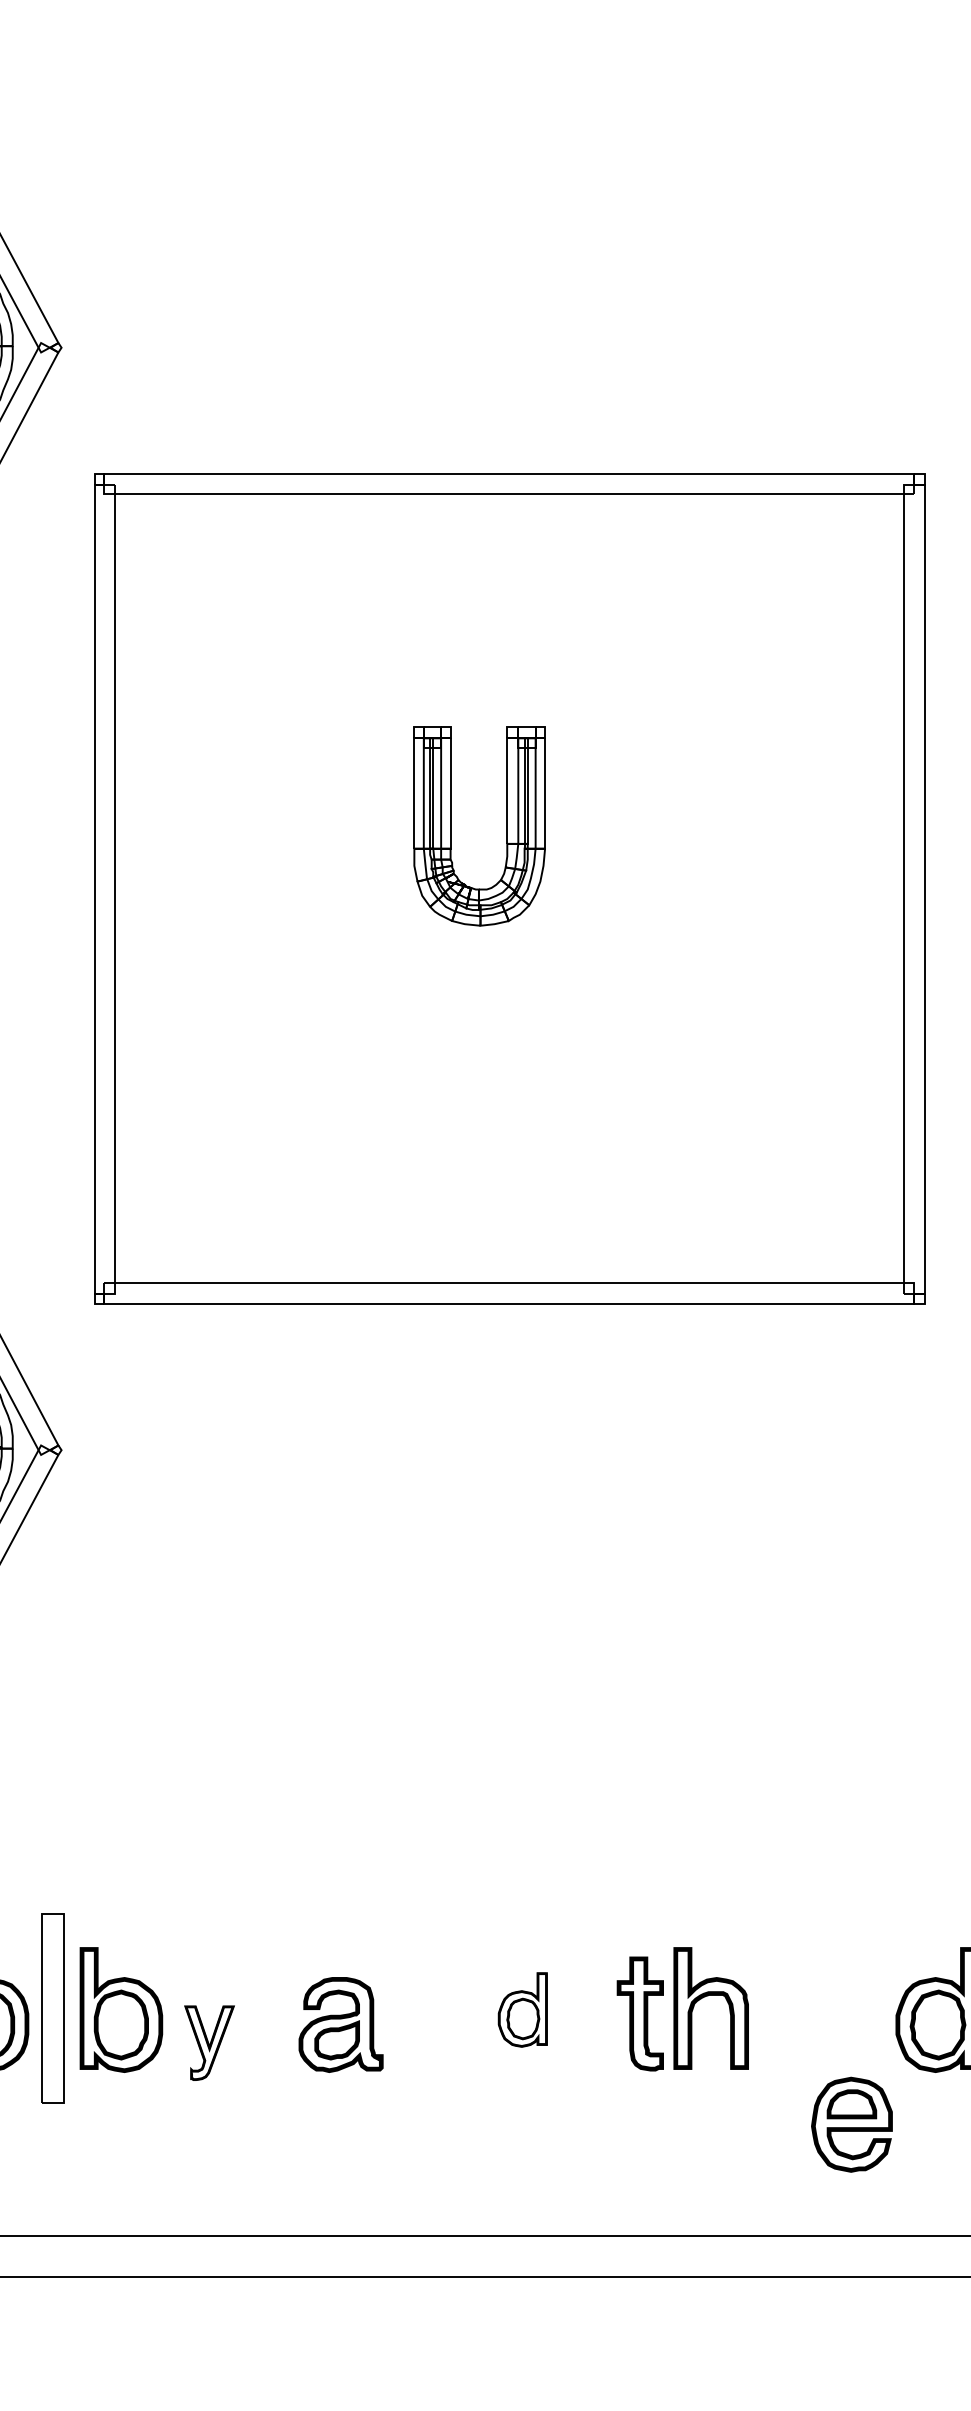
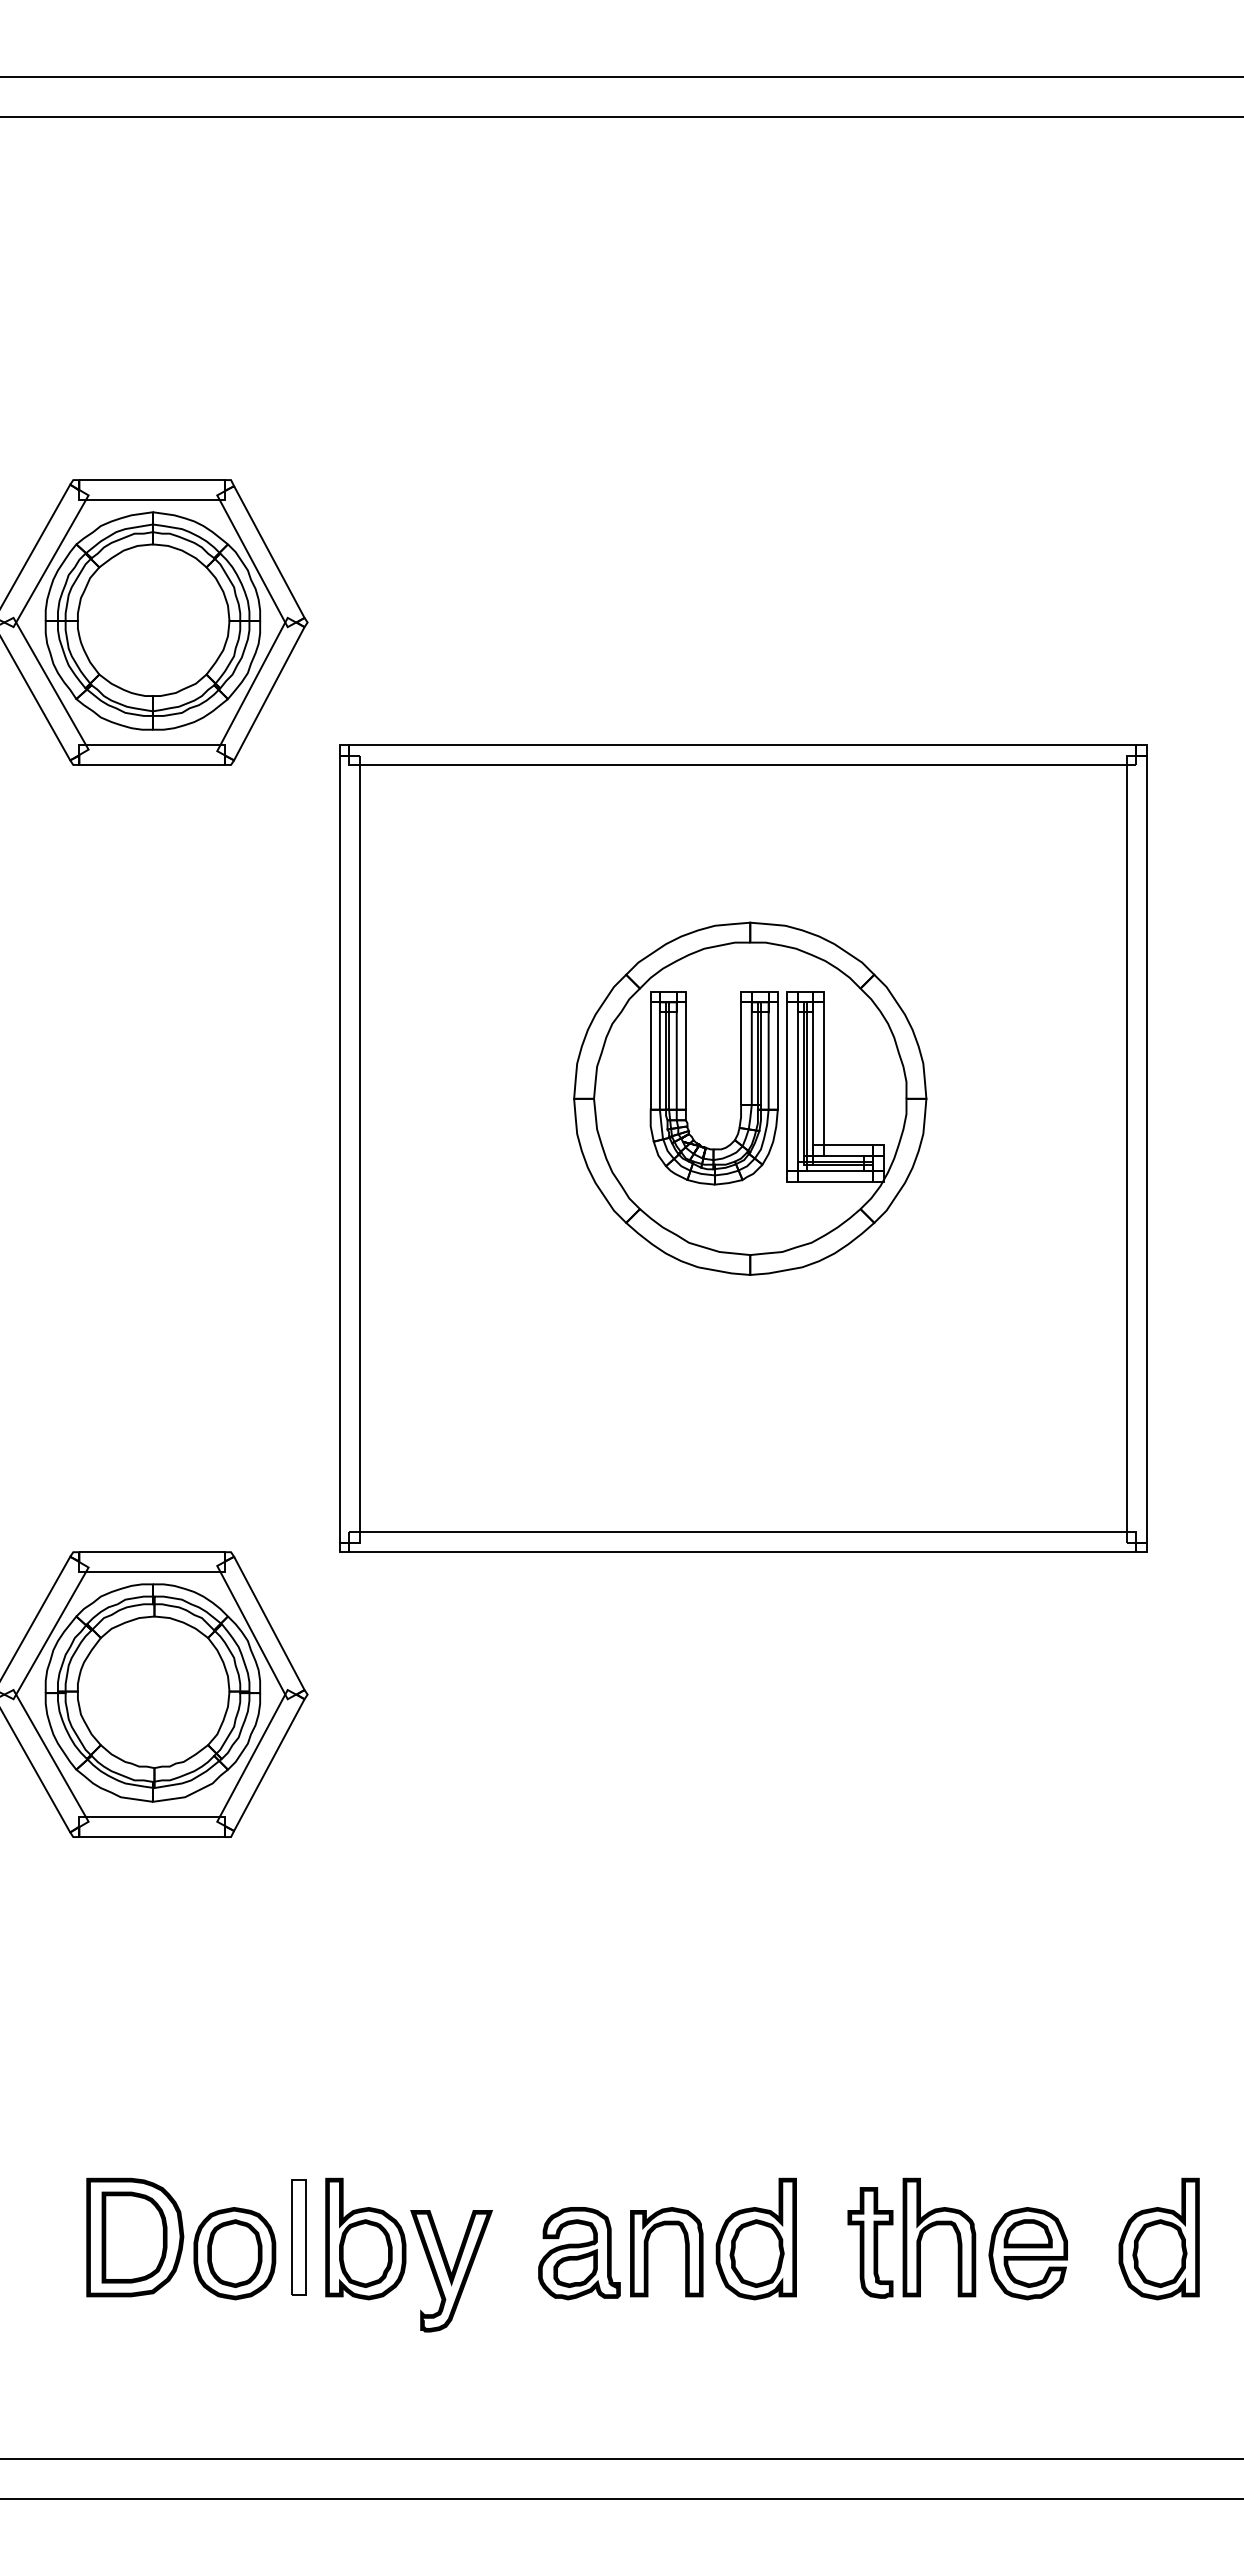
part: (516, 837) -> (750, 1098), added
part: (52, 2008) -> (298, 2237), size x0.62
part: (522, 2009) -> (755, 2238), size x1.67
part: (412, 2023) -> (648, 2252), added
part: (209, 2043) -> (451, 2271), size x1.67
part: (851, 2124) -> (1027, 2253), moved

